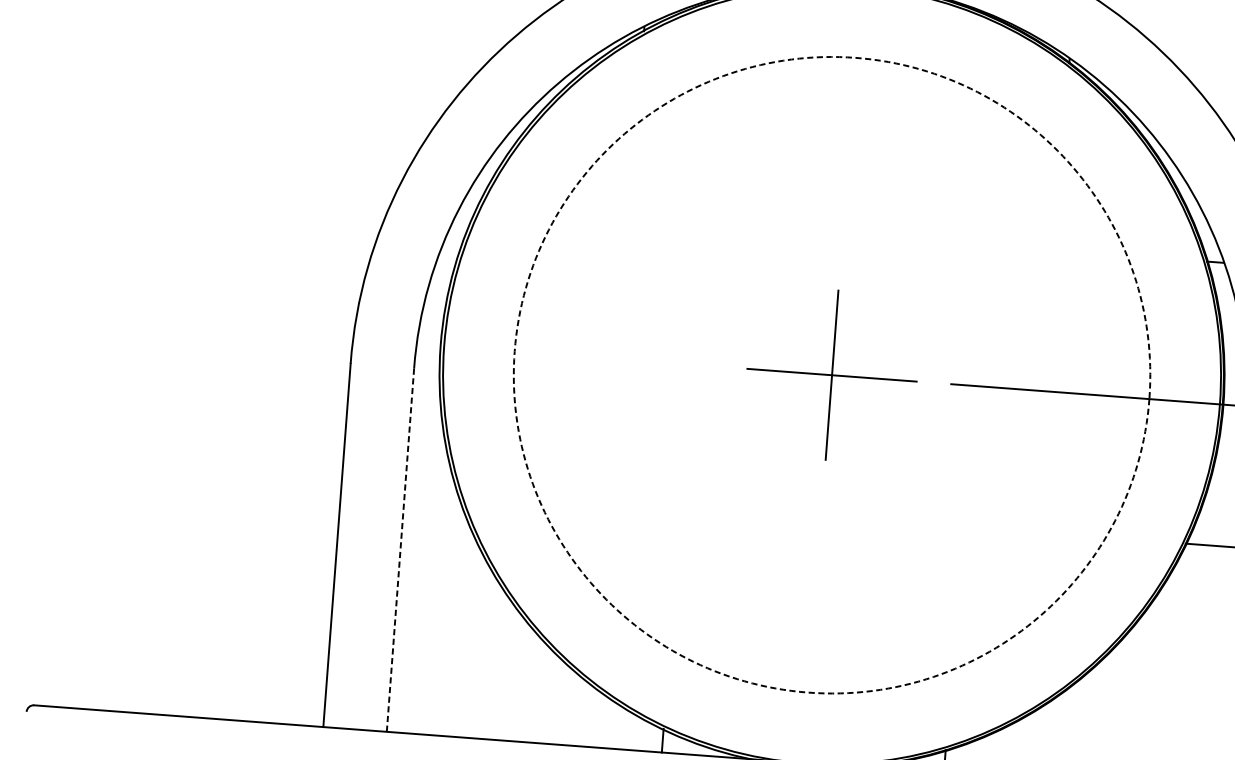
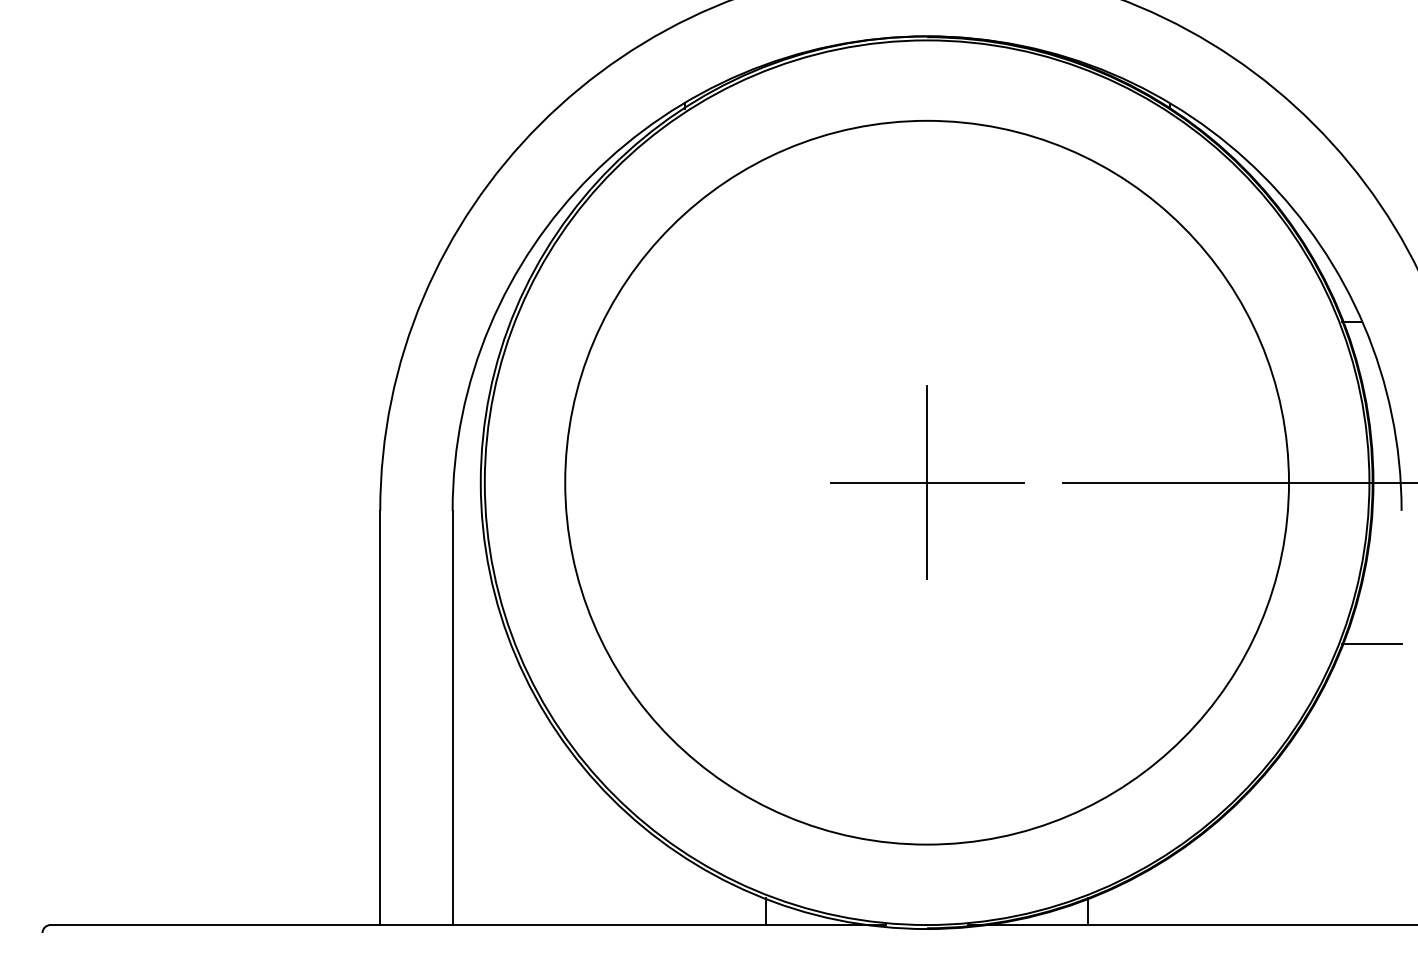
circle: (832, 375) -> (927, 482), dashed -> solid
line: (400, 550) -> (452, 718), dashed -> solid

